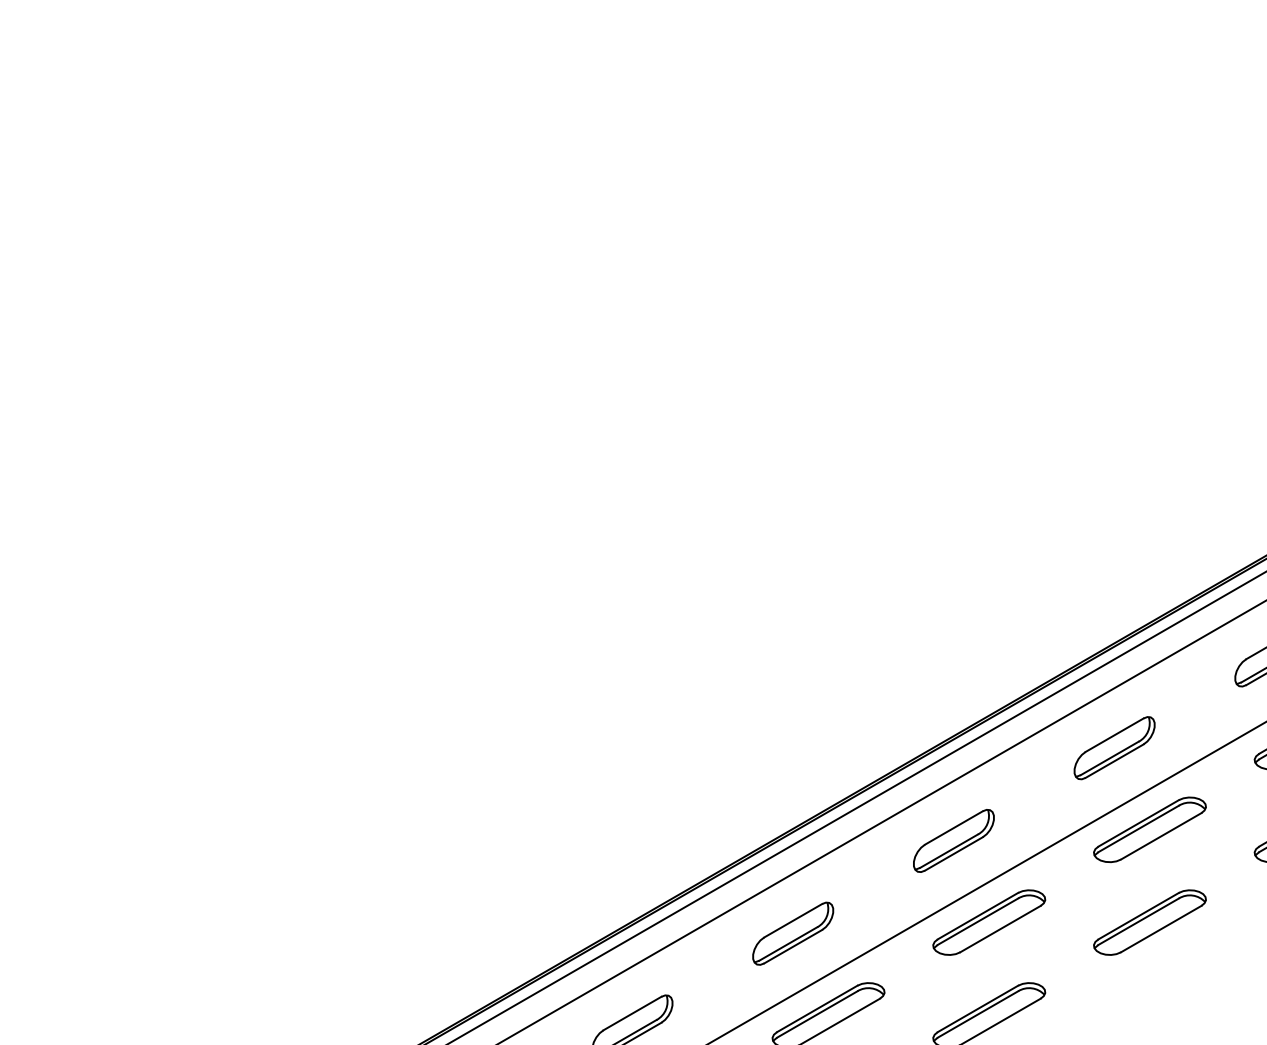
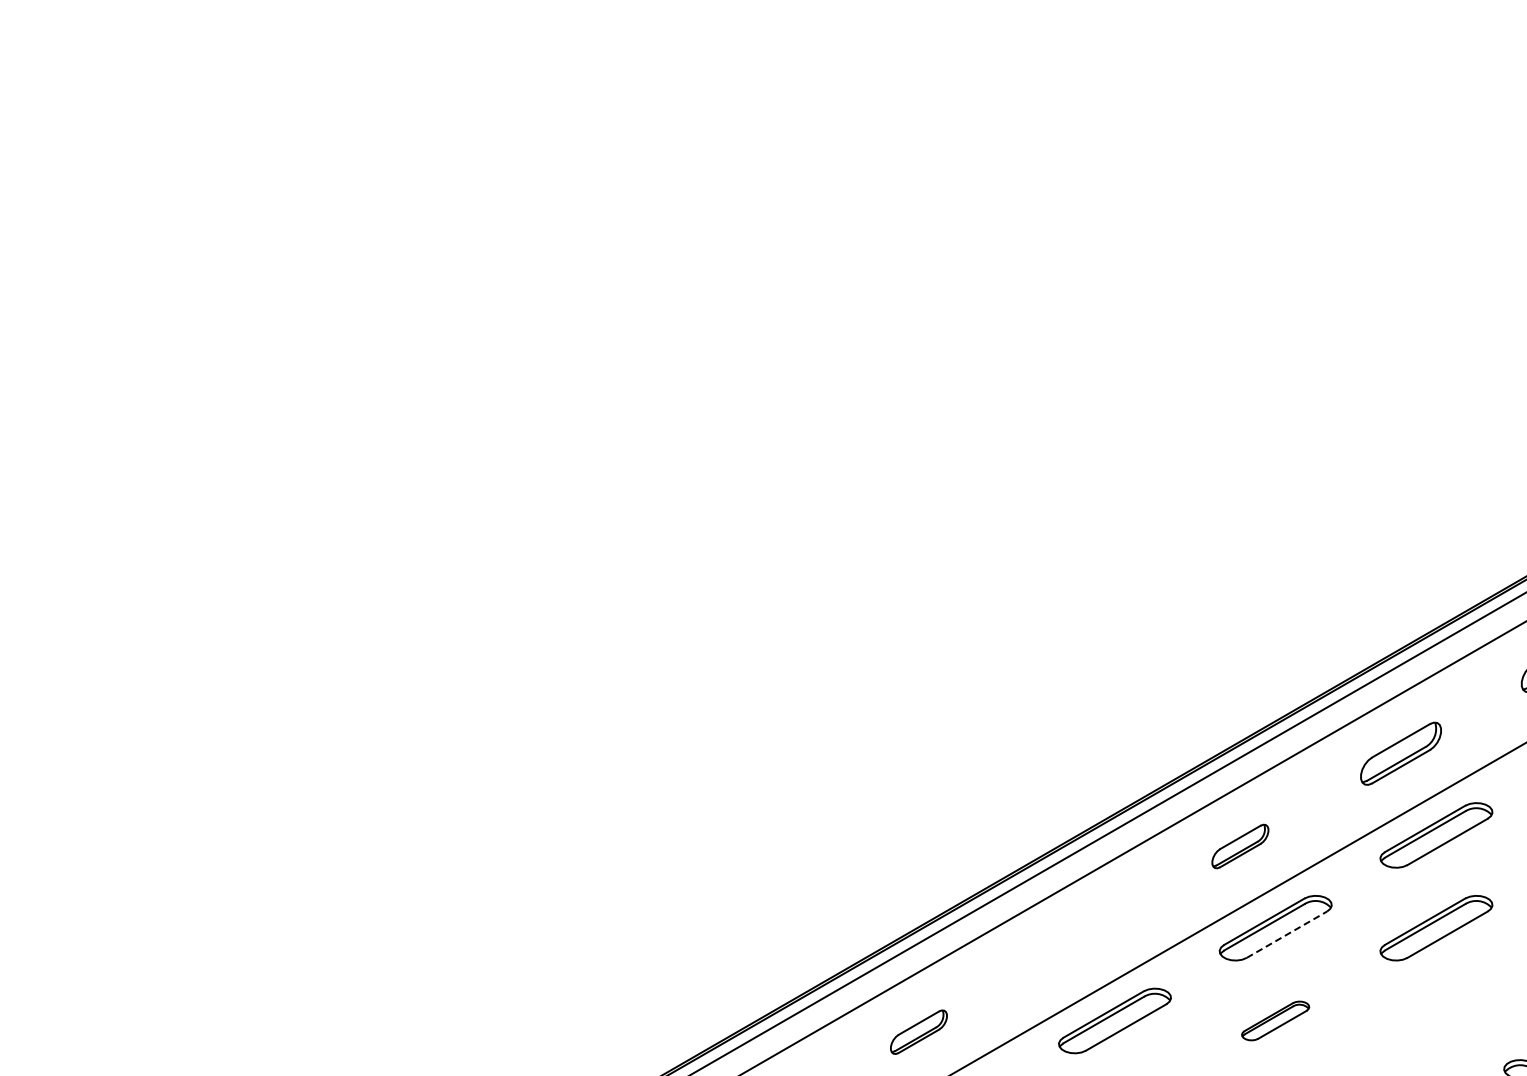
part: (1114, 748) -> (1240, 846), size x0.7
line: (1161, 836) -> (1287, 934), solid -> dashed
part: (953, 841) -> (1079, 939), removed
part: (1149, 922) -> (1275, 1020), size x0.6
part: (792, 934) -> (918, 1032), size x0.7

